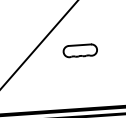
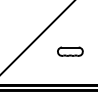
part: (80, 50) -> (70, 51), moved

